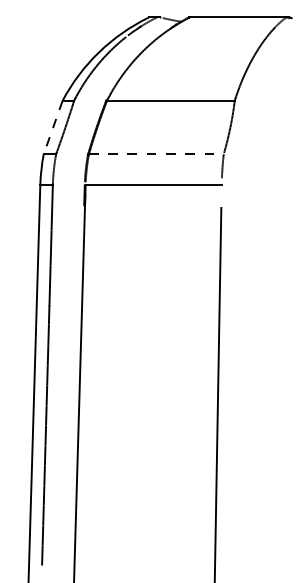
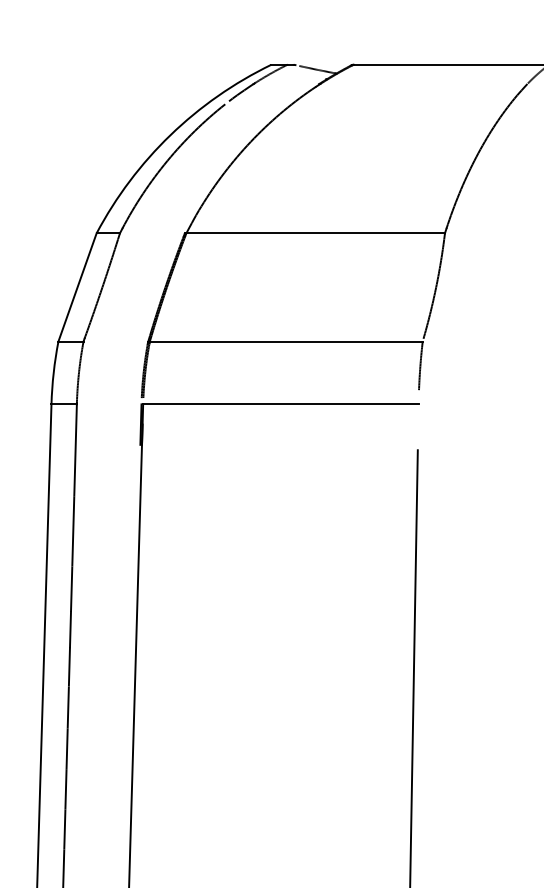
line: (53, 127) -> (78, 287), dashed -> solid
line: (156, 154) -> (286, 342), dashed -> solid

